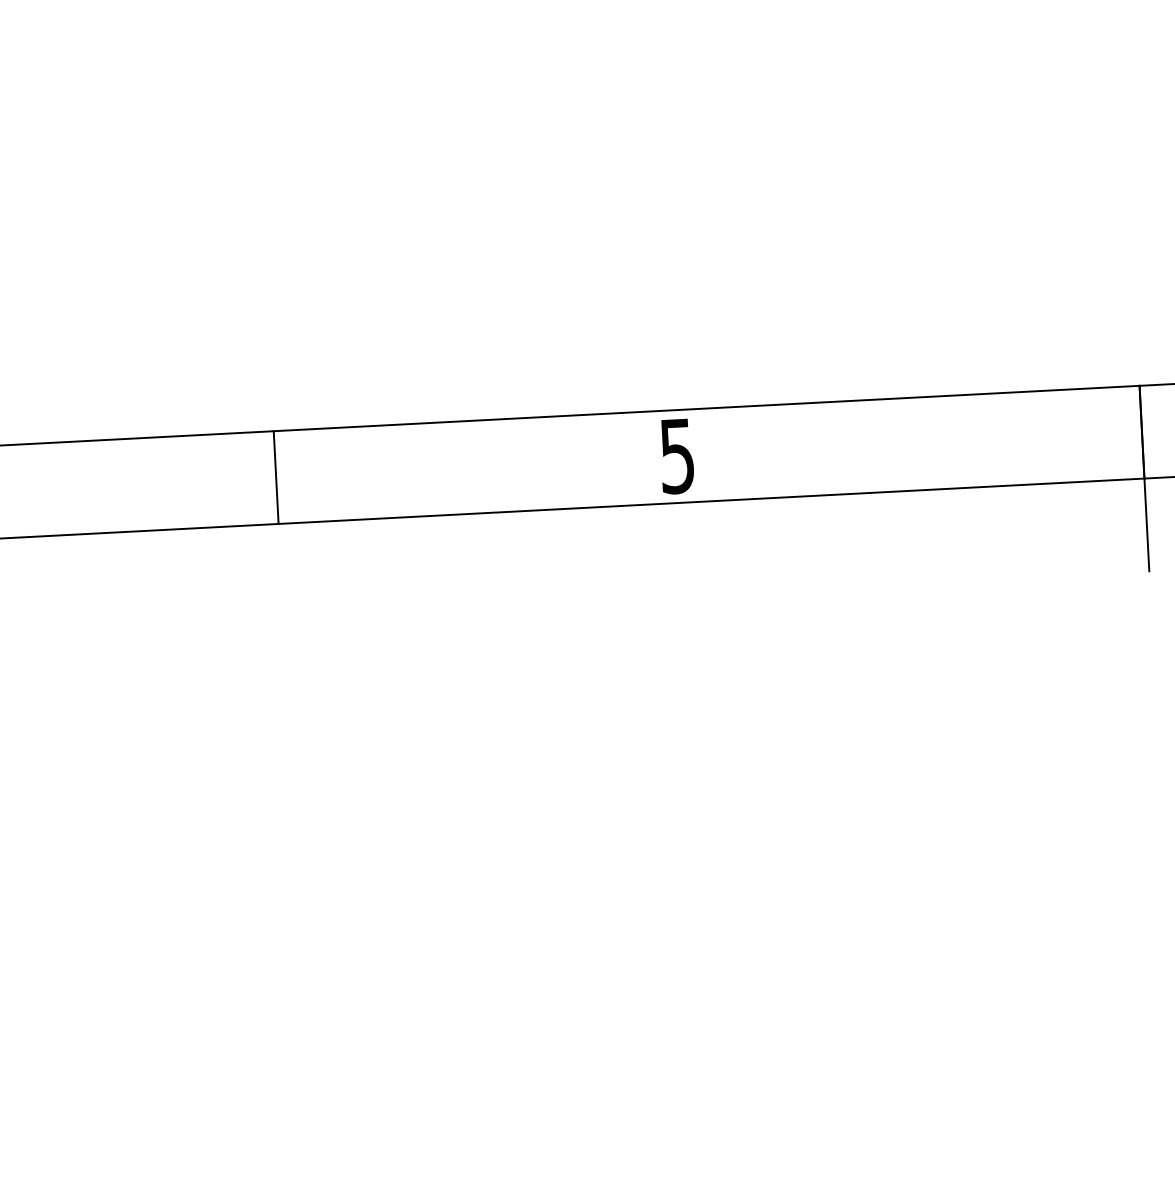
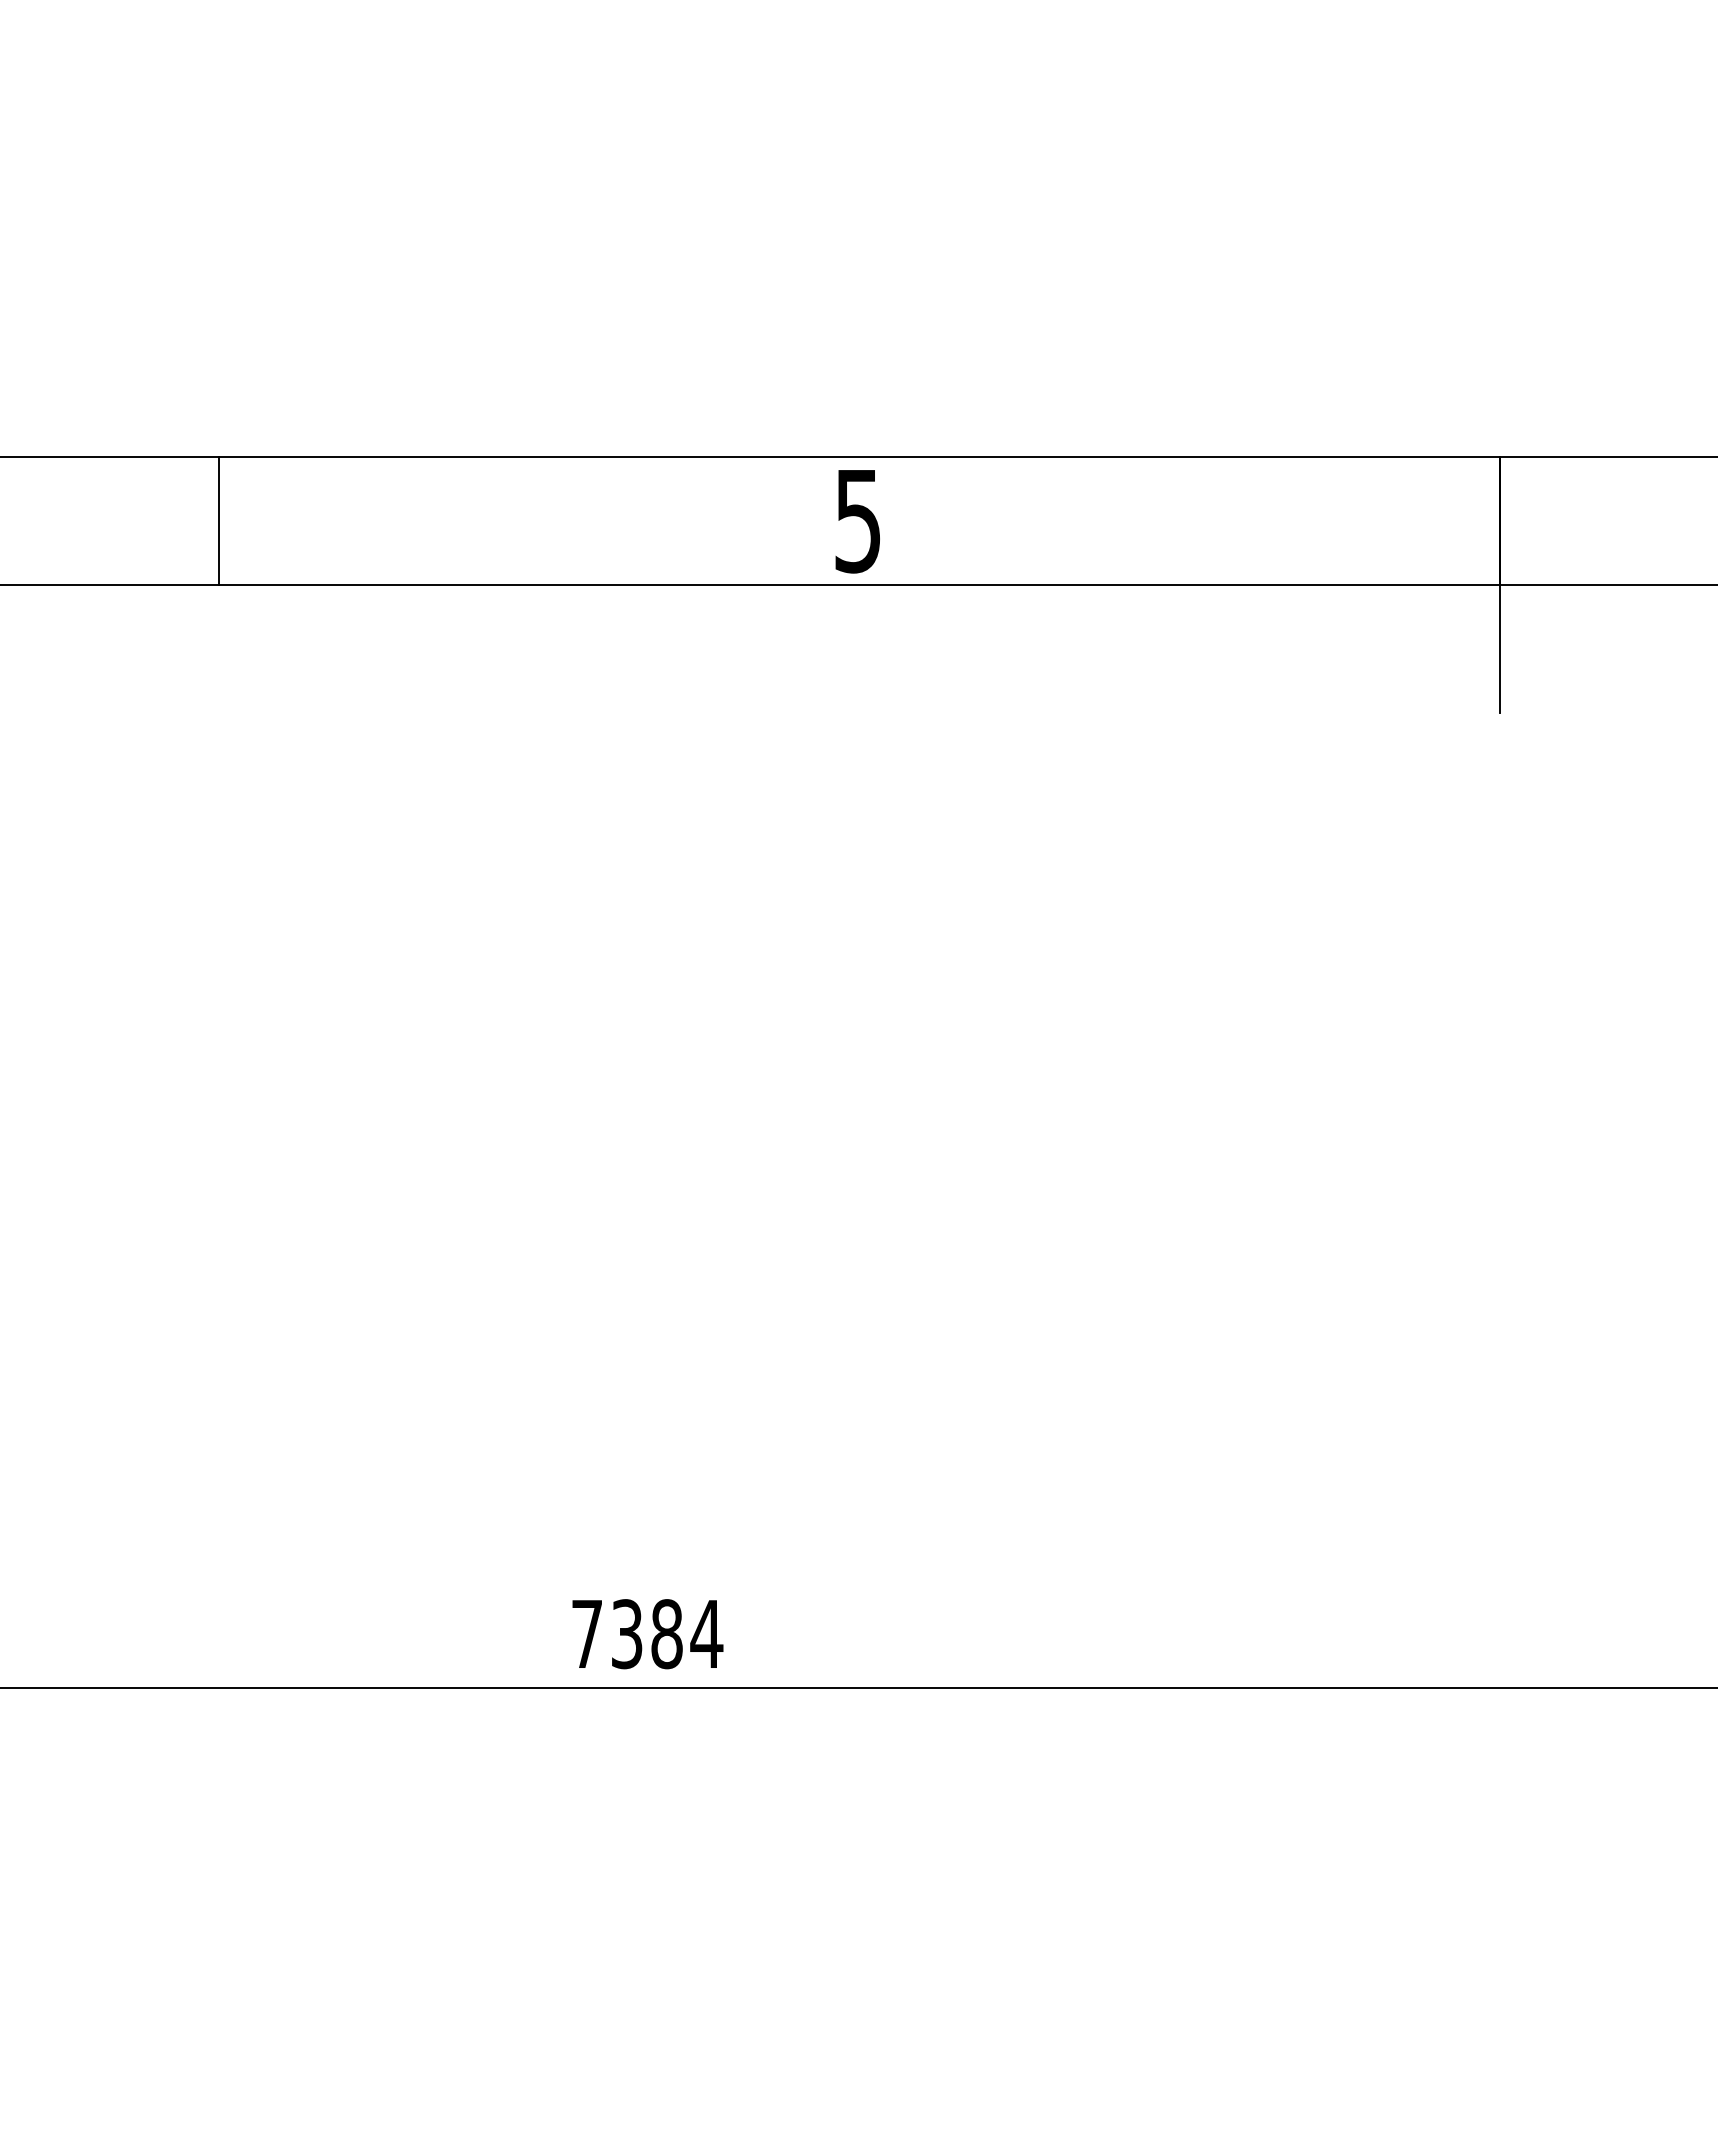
line: (276, 477) -> (219, 521), moved

